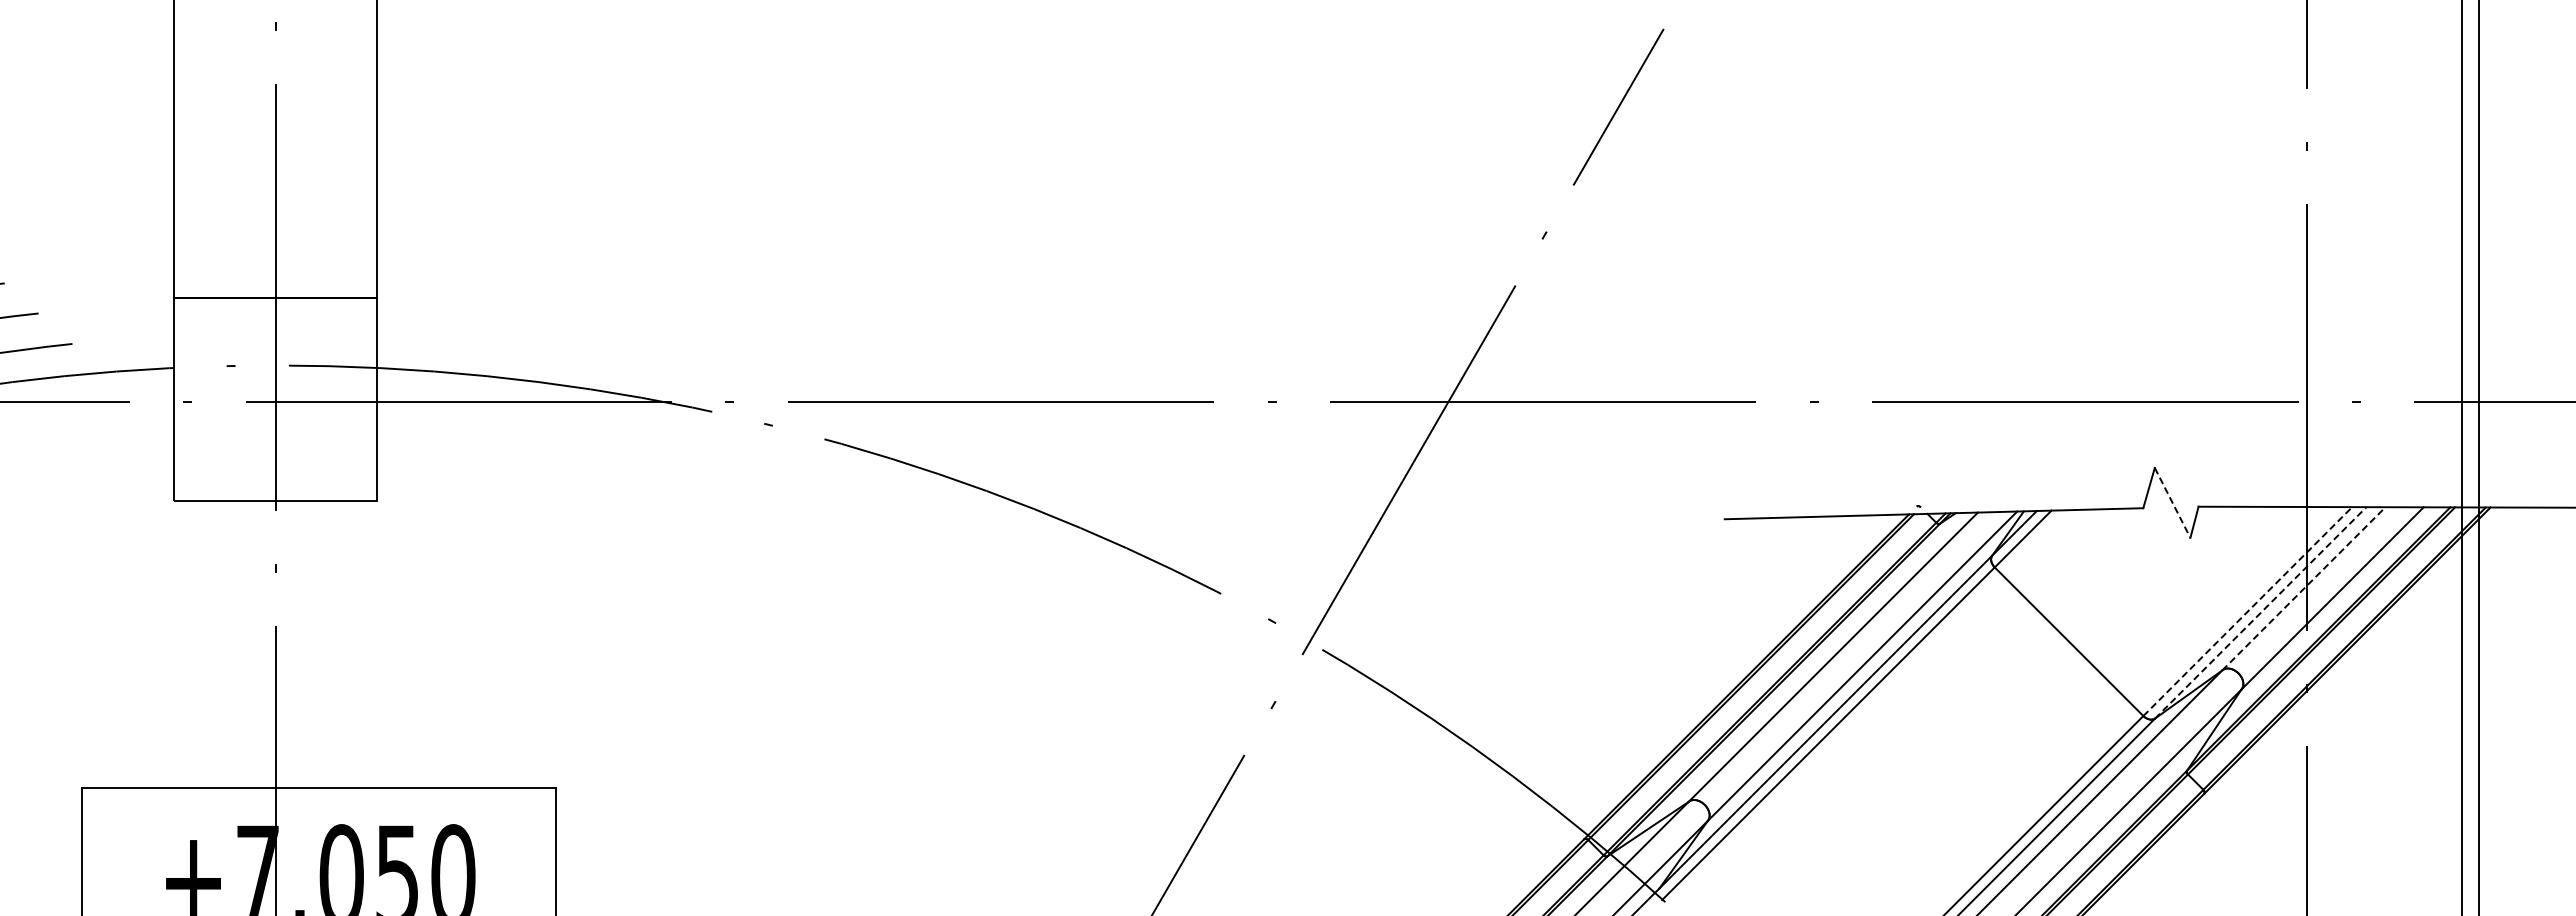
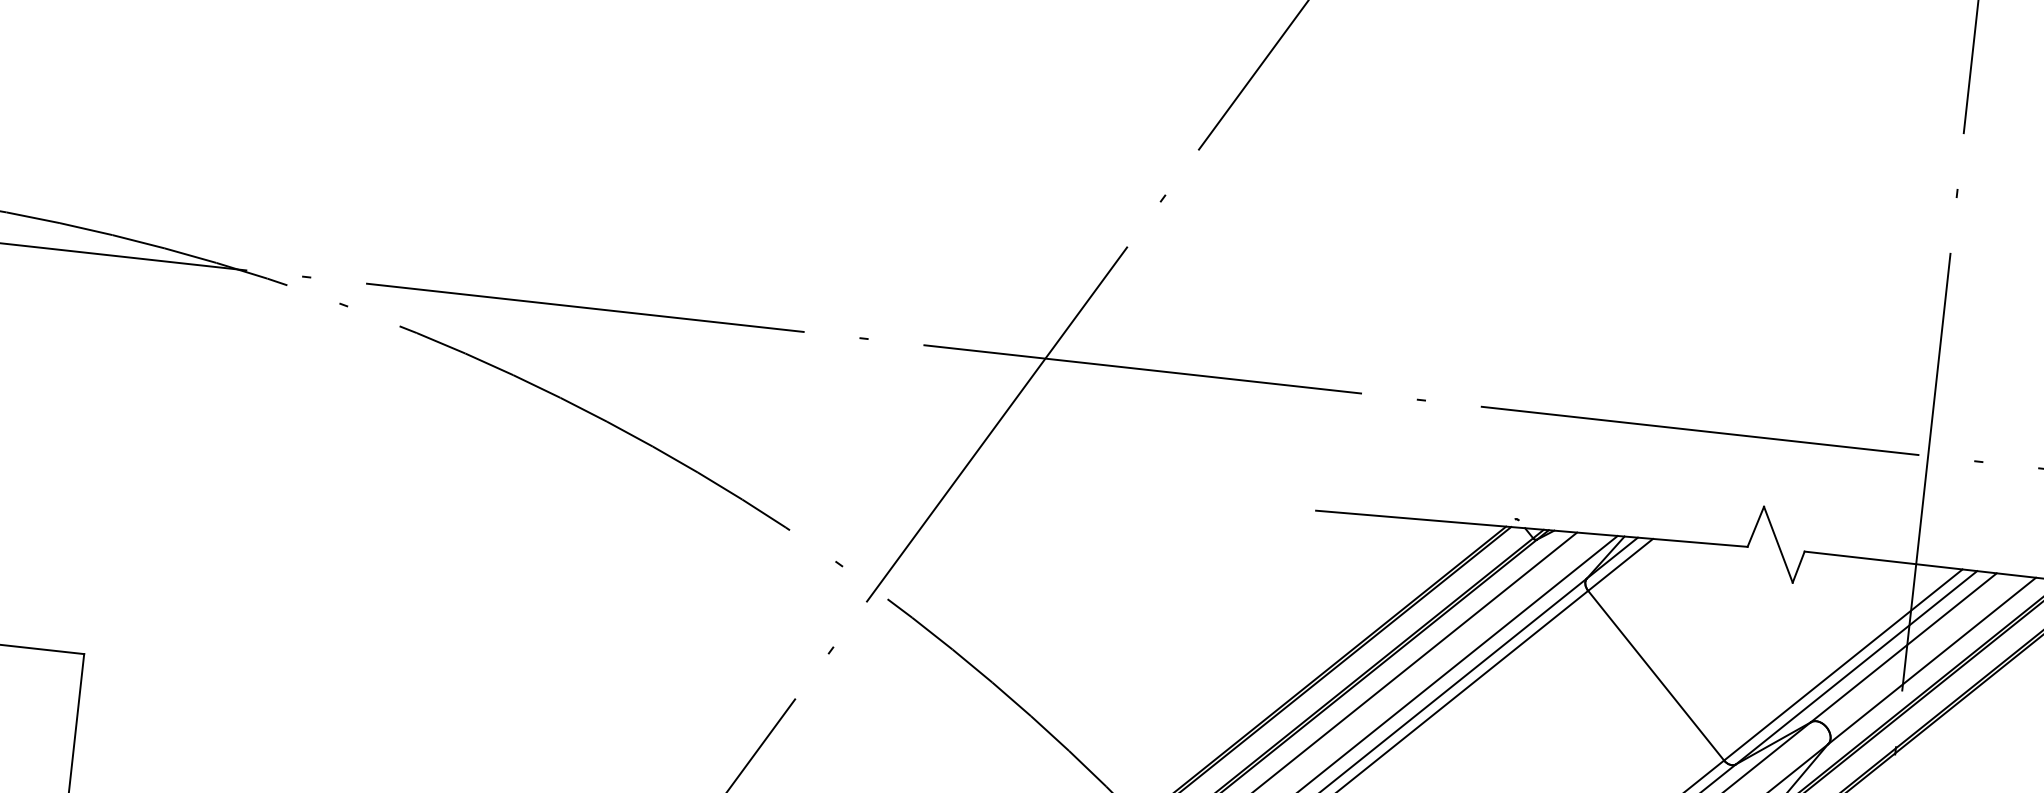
line: (2172, 503) -> (1778, 545), dashed -> solid
line: (2304, 588) -> (1904, 647), dashed -> solid
line: (2247, 611) -> (1843, 664), dashed -> solid
line: (2260, 612) -> (1856, 667), dashed -> solid

